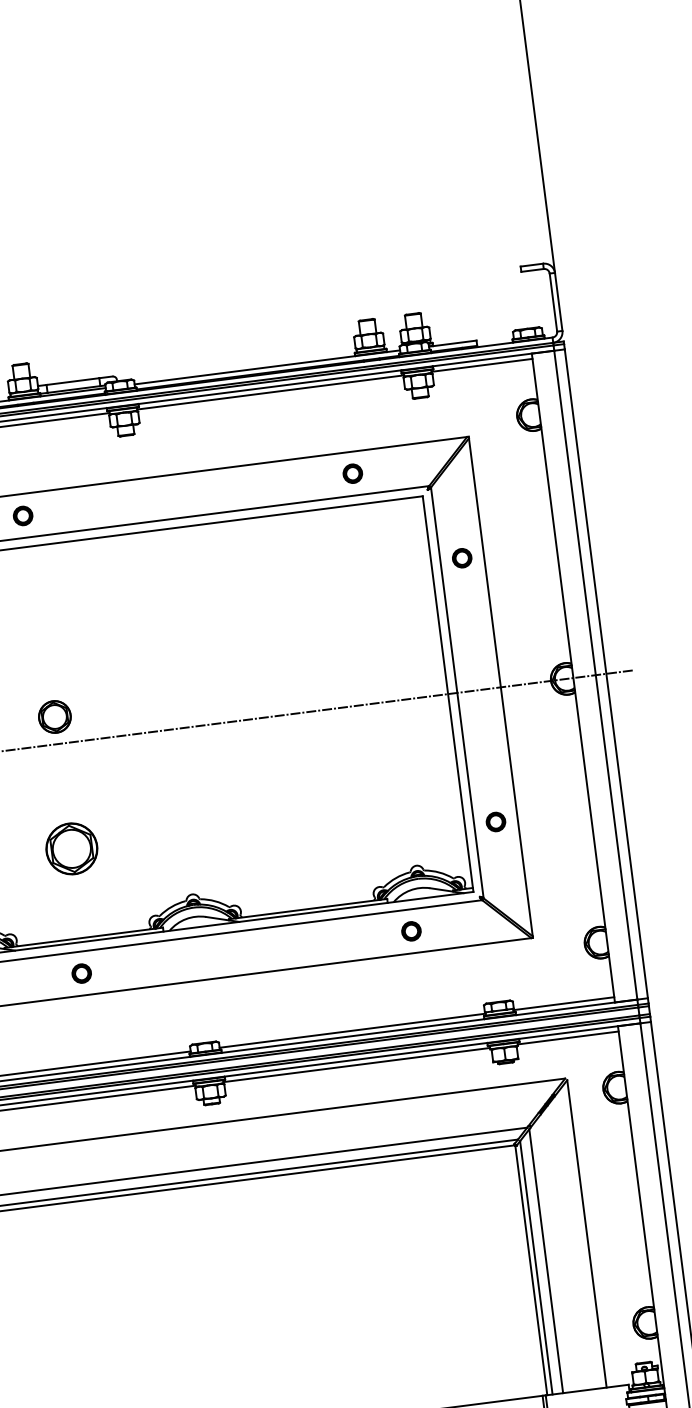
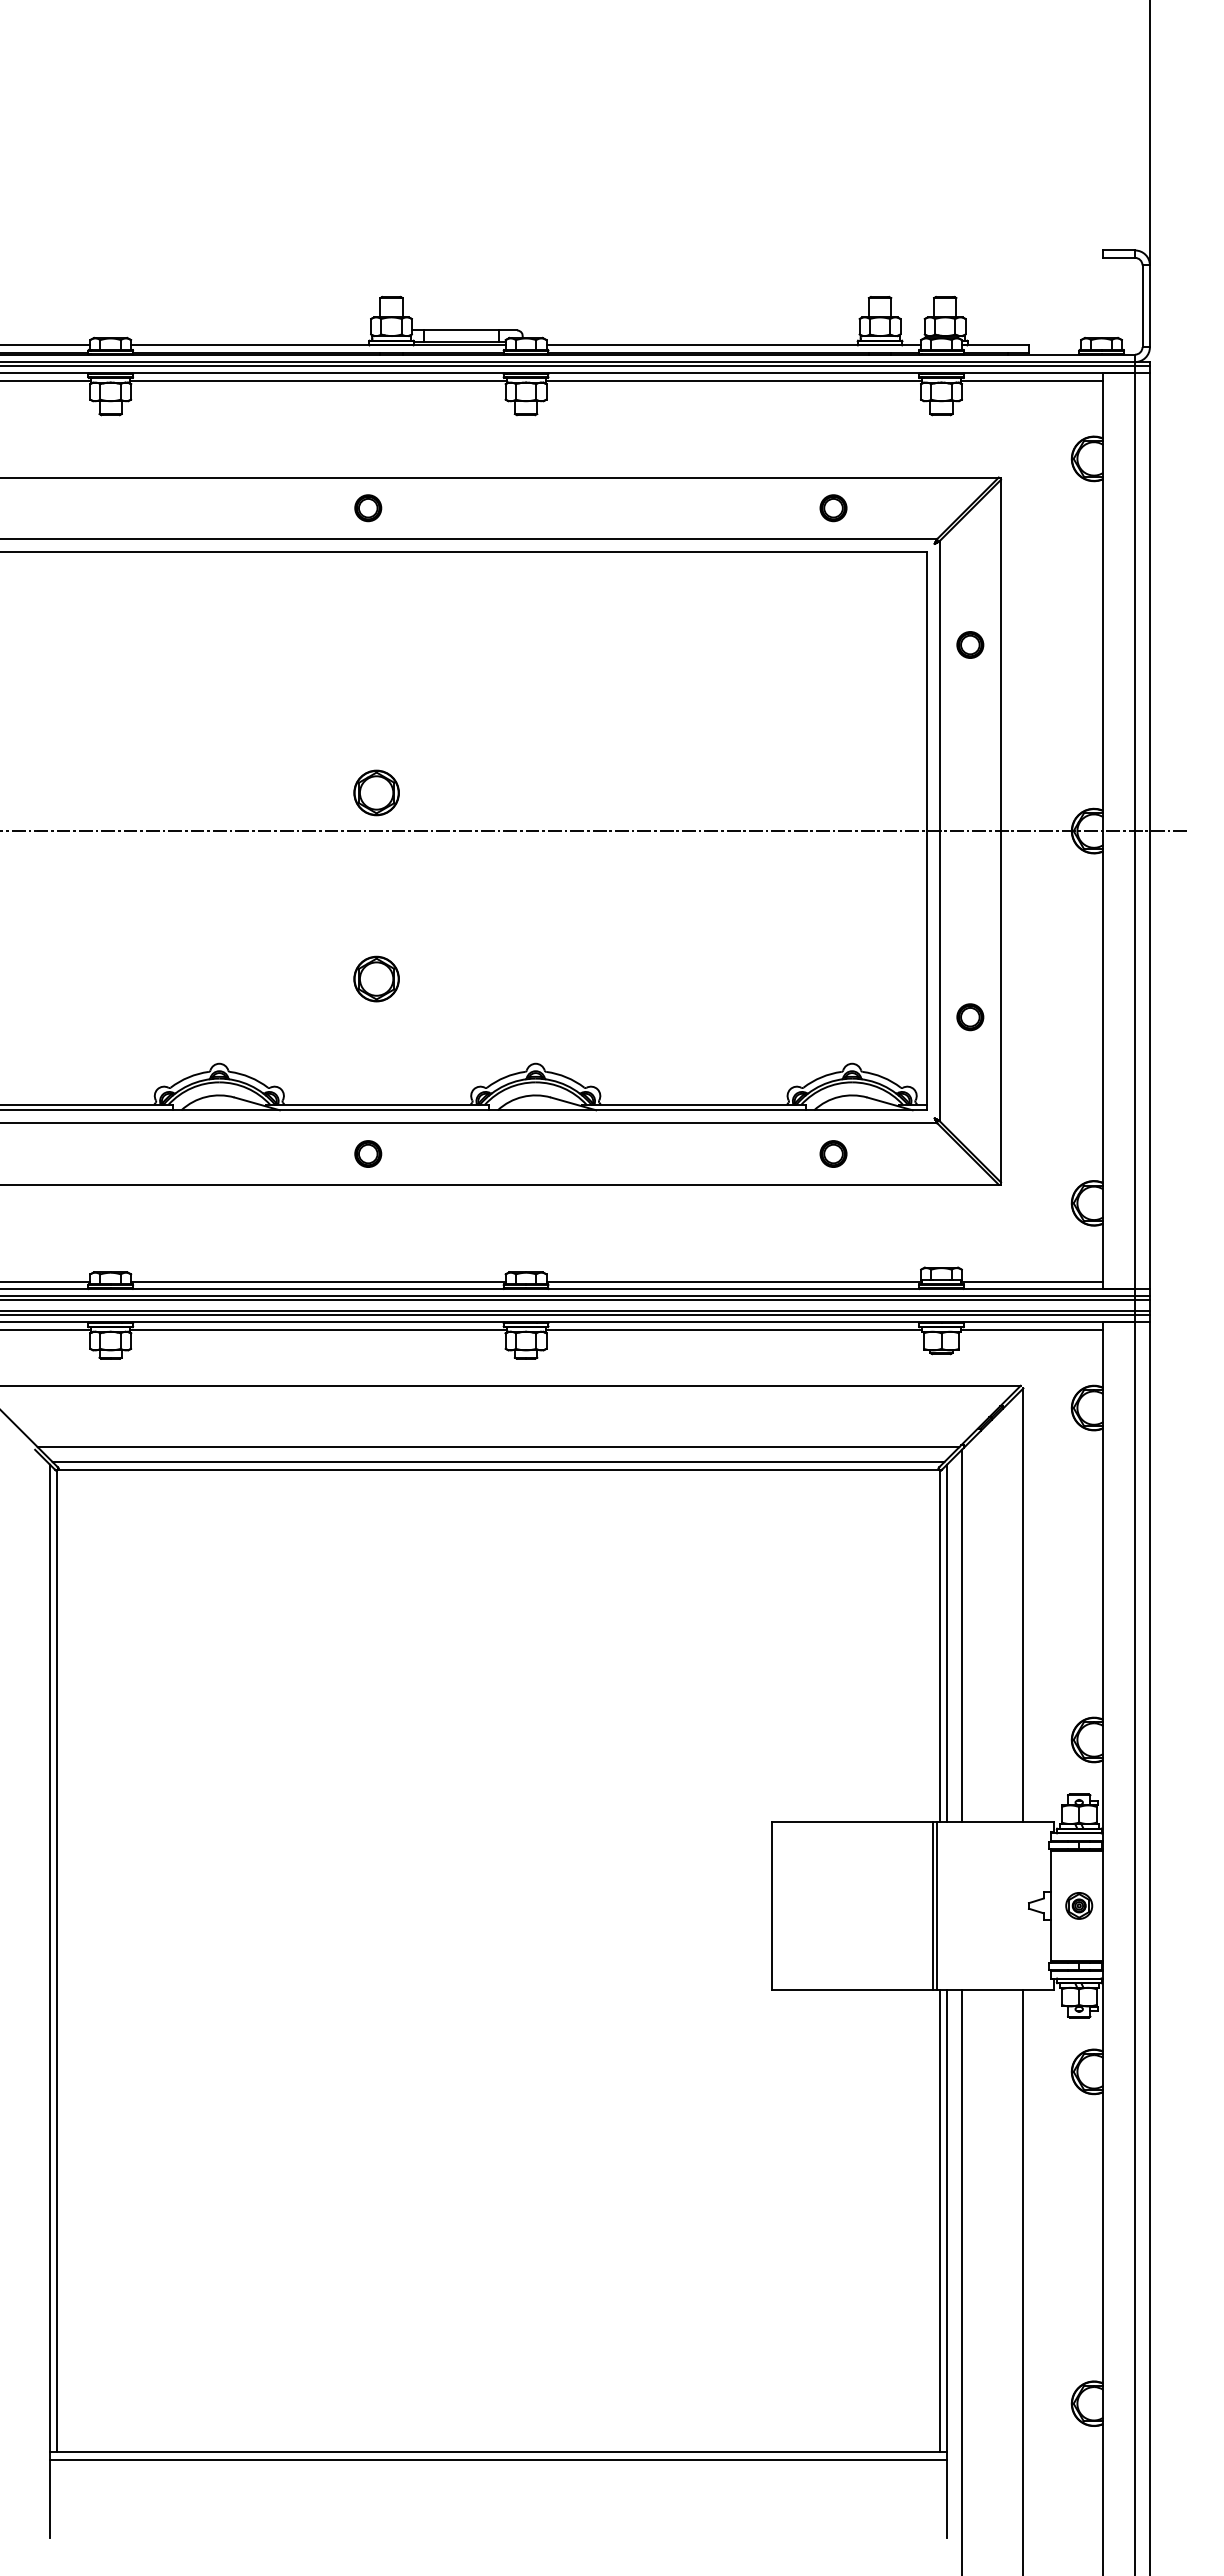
part: (71, 848) -> (376, 978), size x0.62

